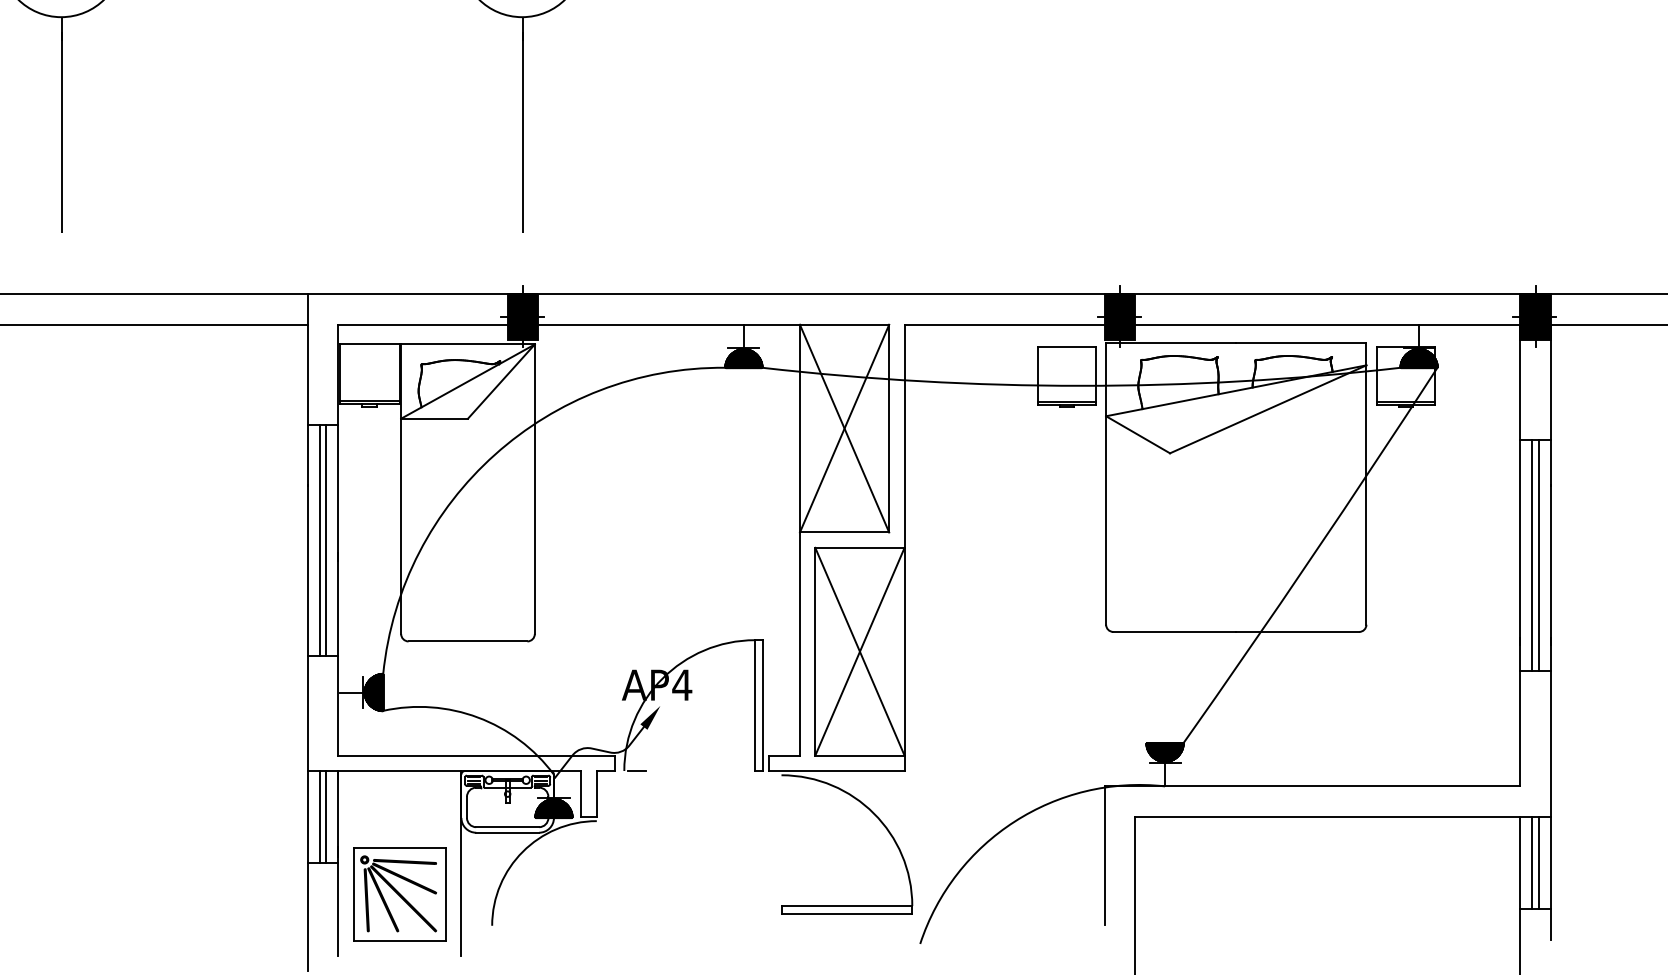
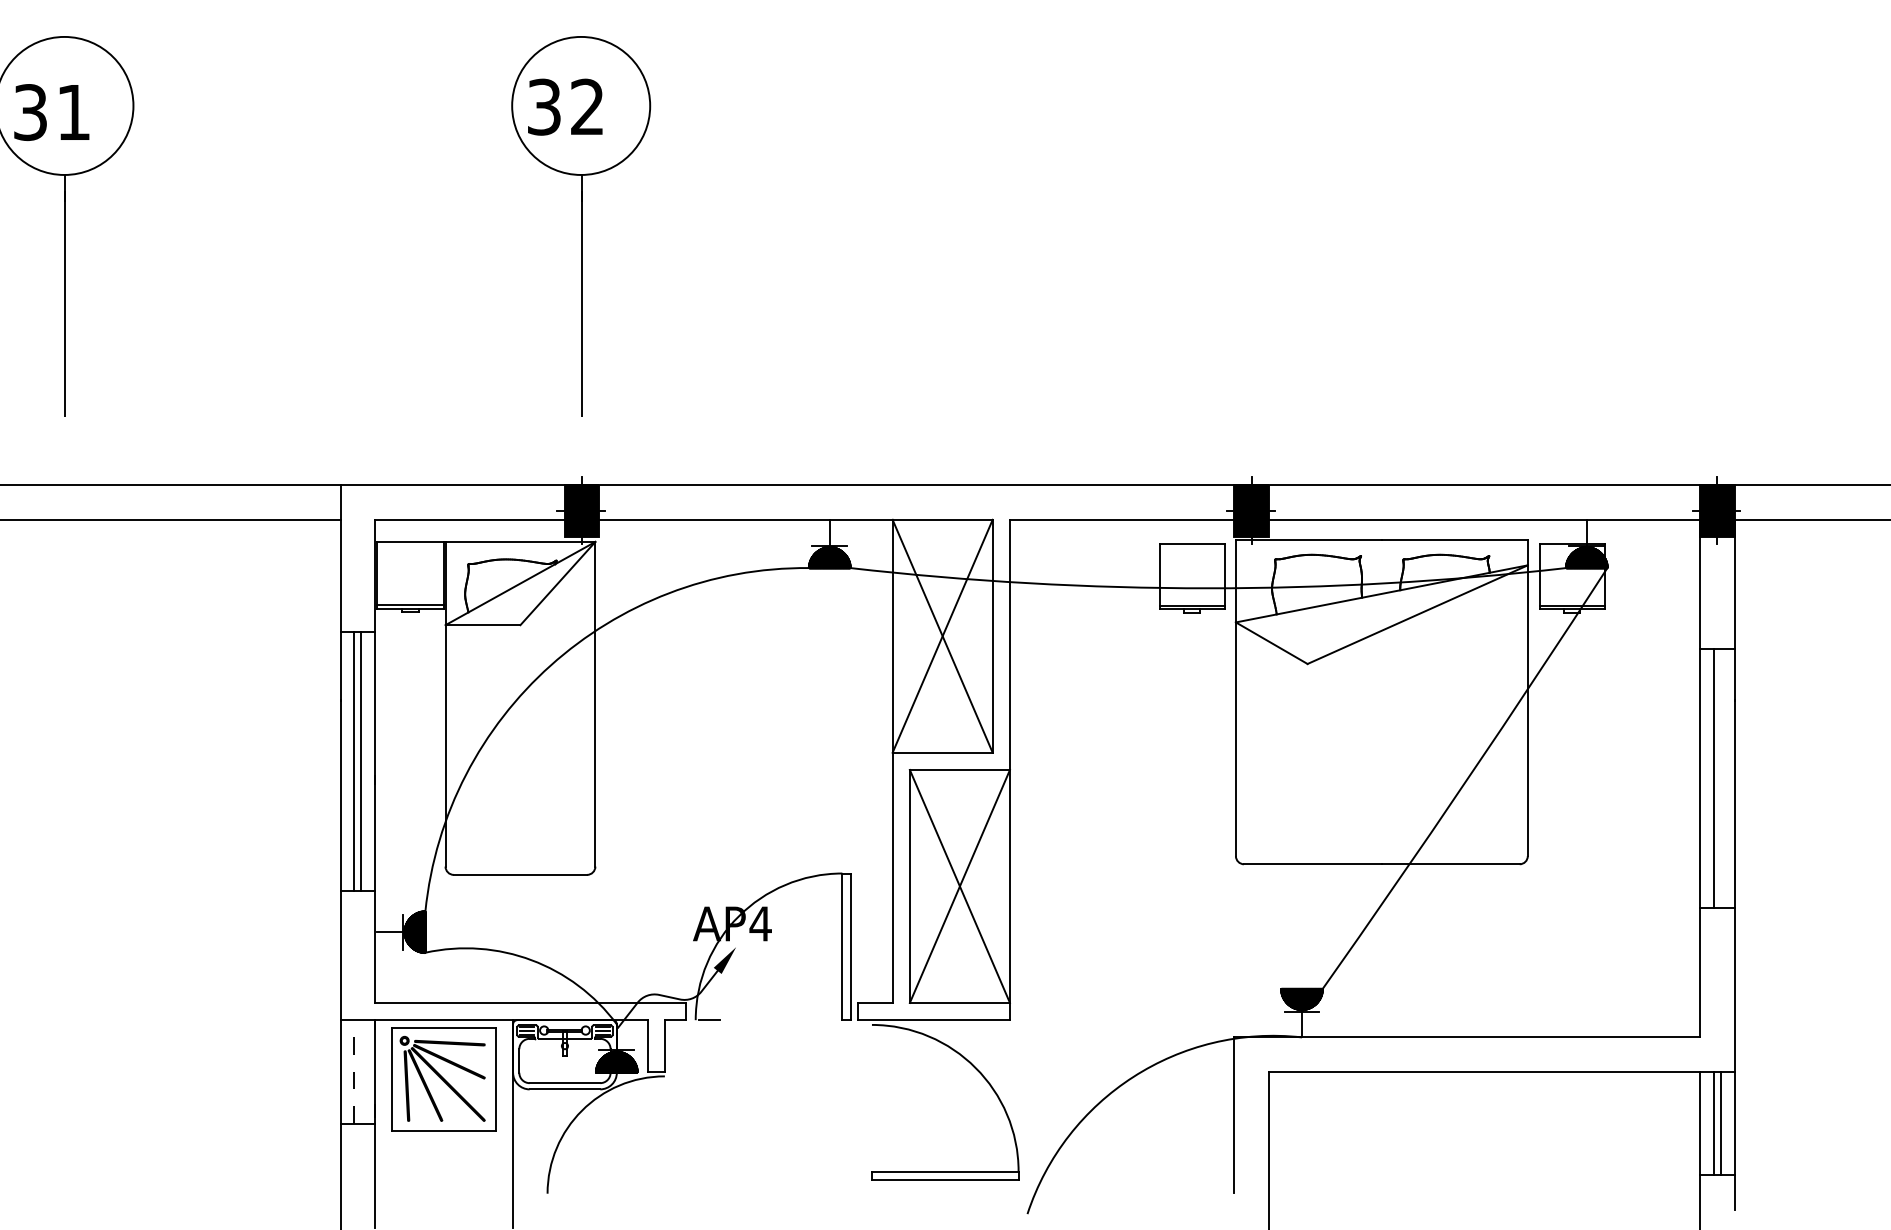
line: (1538, 555) -> (1720, 778), removed
line: (319, 816) -> (354, 1071), solid -> dashed
line: (326, 816) -> (361, 1071), removed
part: (399, 894) -> (443, 1079), moved

